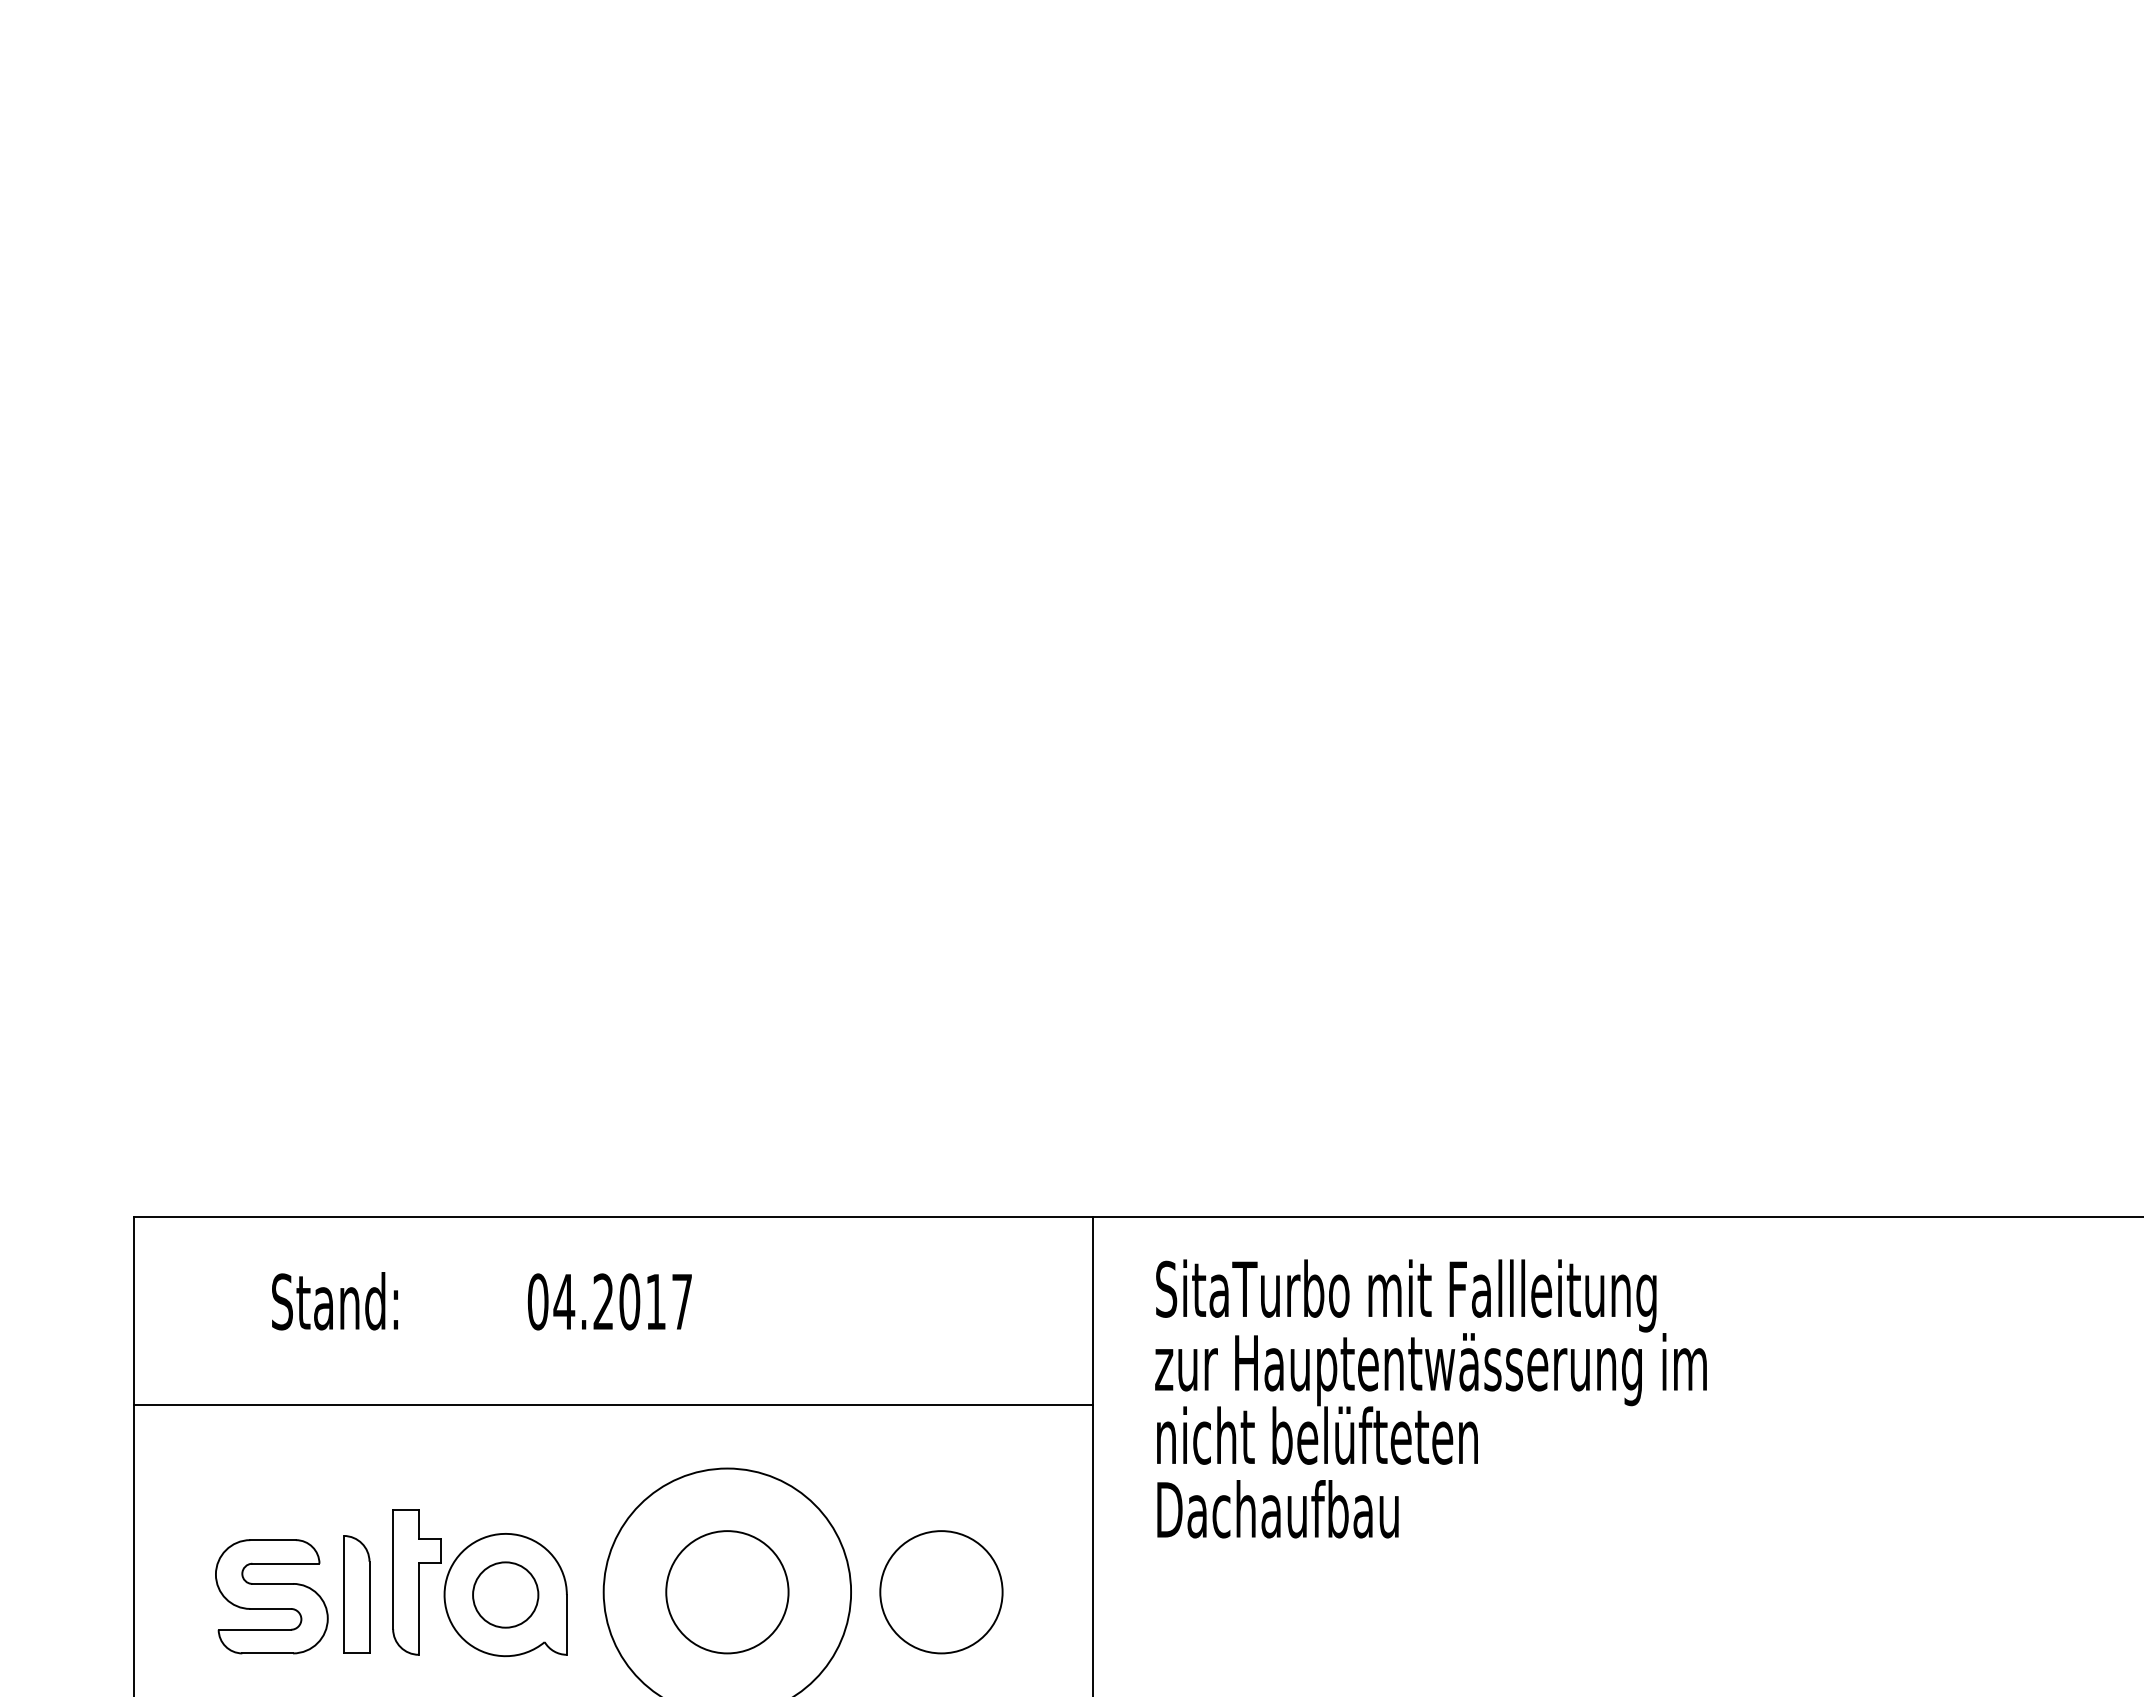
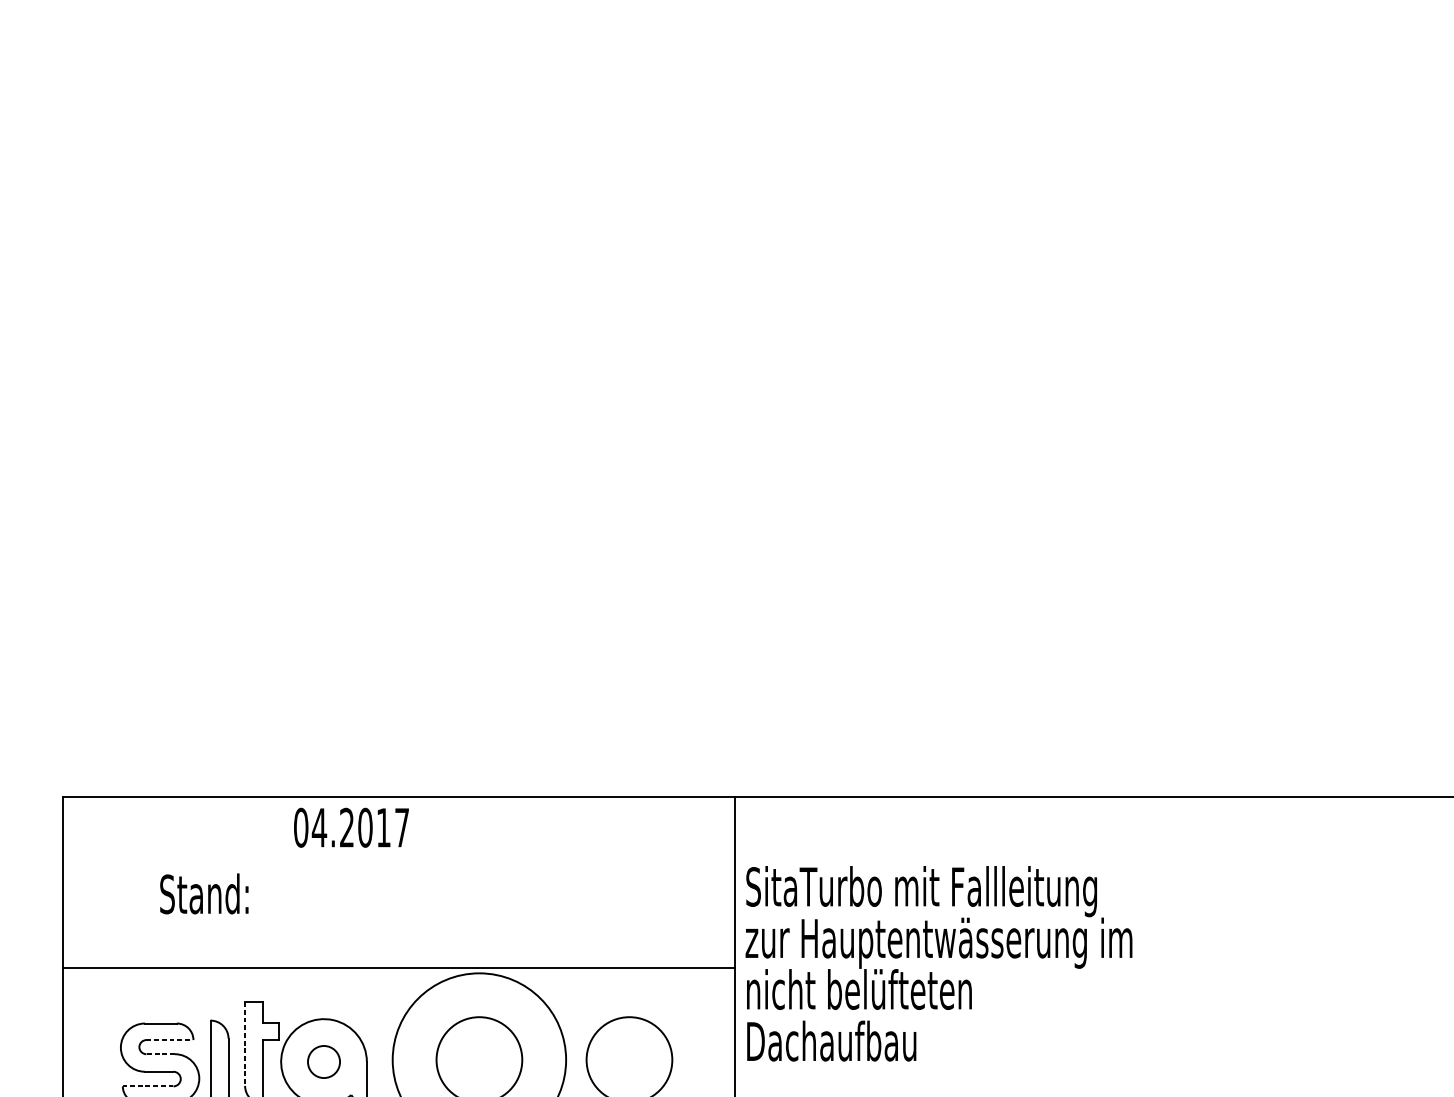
text: (334, 1301) -> (203, 894), moved
text: (609, 1301) -> (351, 827), moved
text: (1430, 1398) -> (938, 963), moved
line: (612, 1404) -> (398, 967), moved
line: (285, 1563) -> (169, 1039), solid -> dashed
line: (393, 1569) -> (245, 1044), solid -> dashed
line: (272, 1583) -> (160, 1053), solid -> dashed
circle: (505, 1594) -> (323, 1061), size x0.7
line: (254, 1629) -> (147, 1086), solid -> dashed

